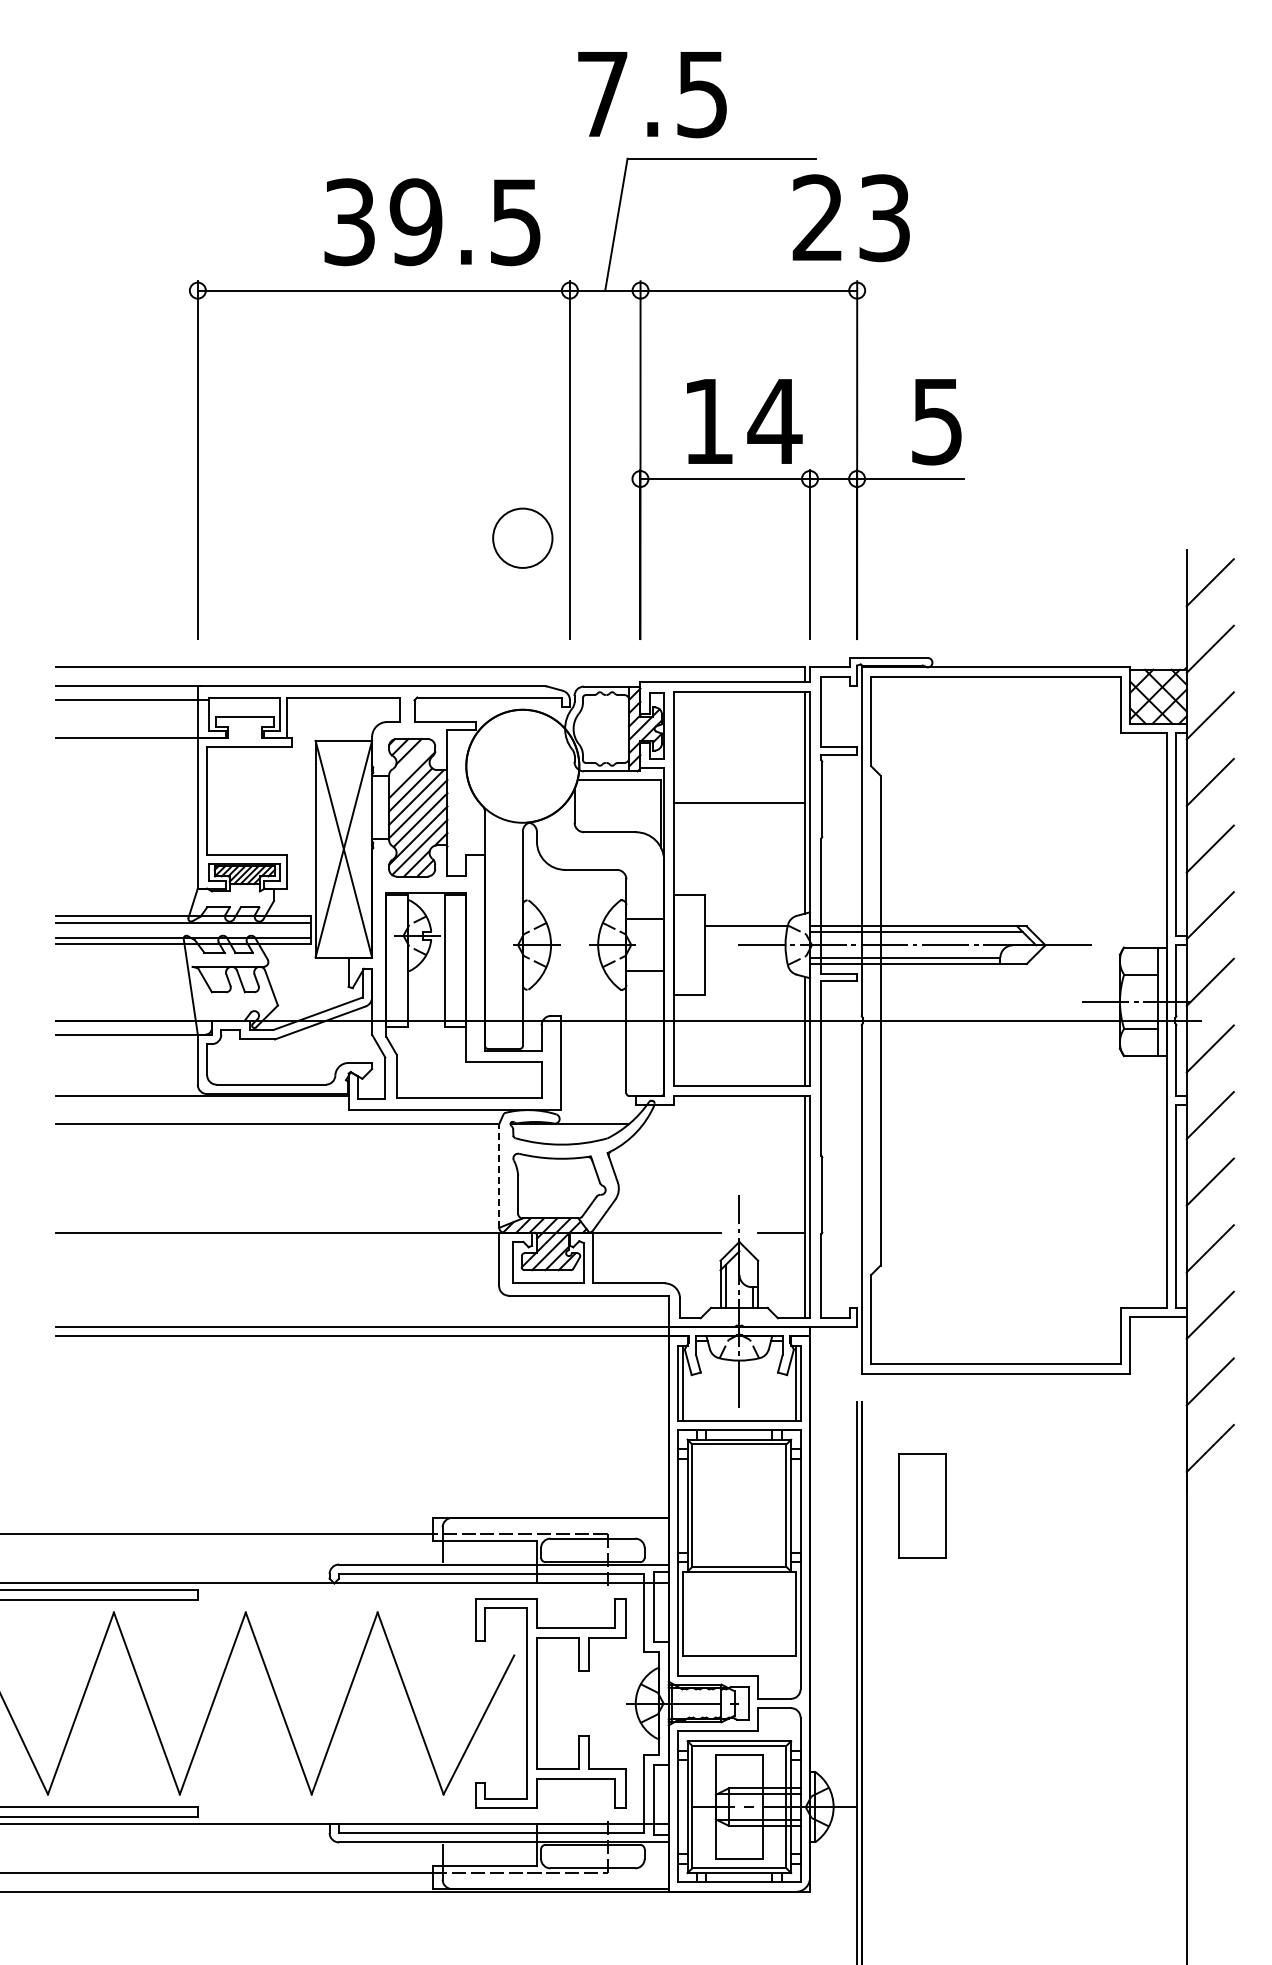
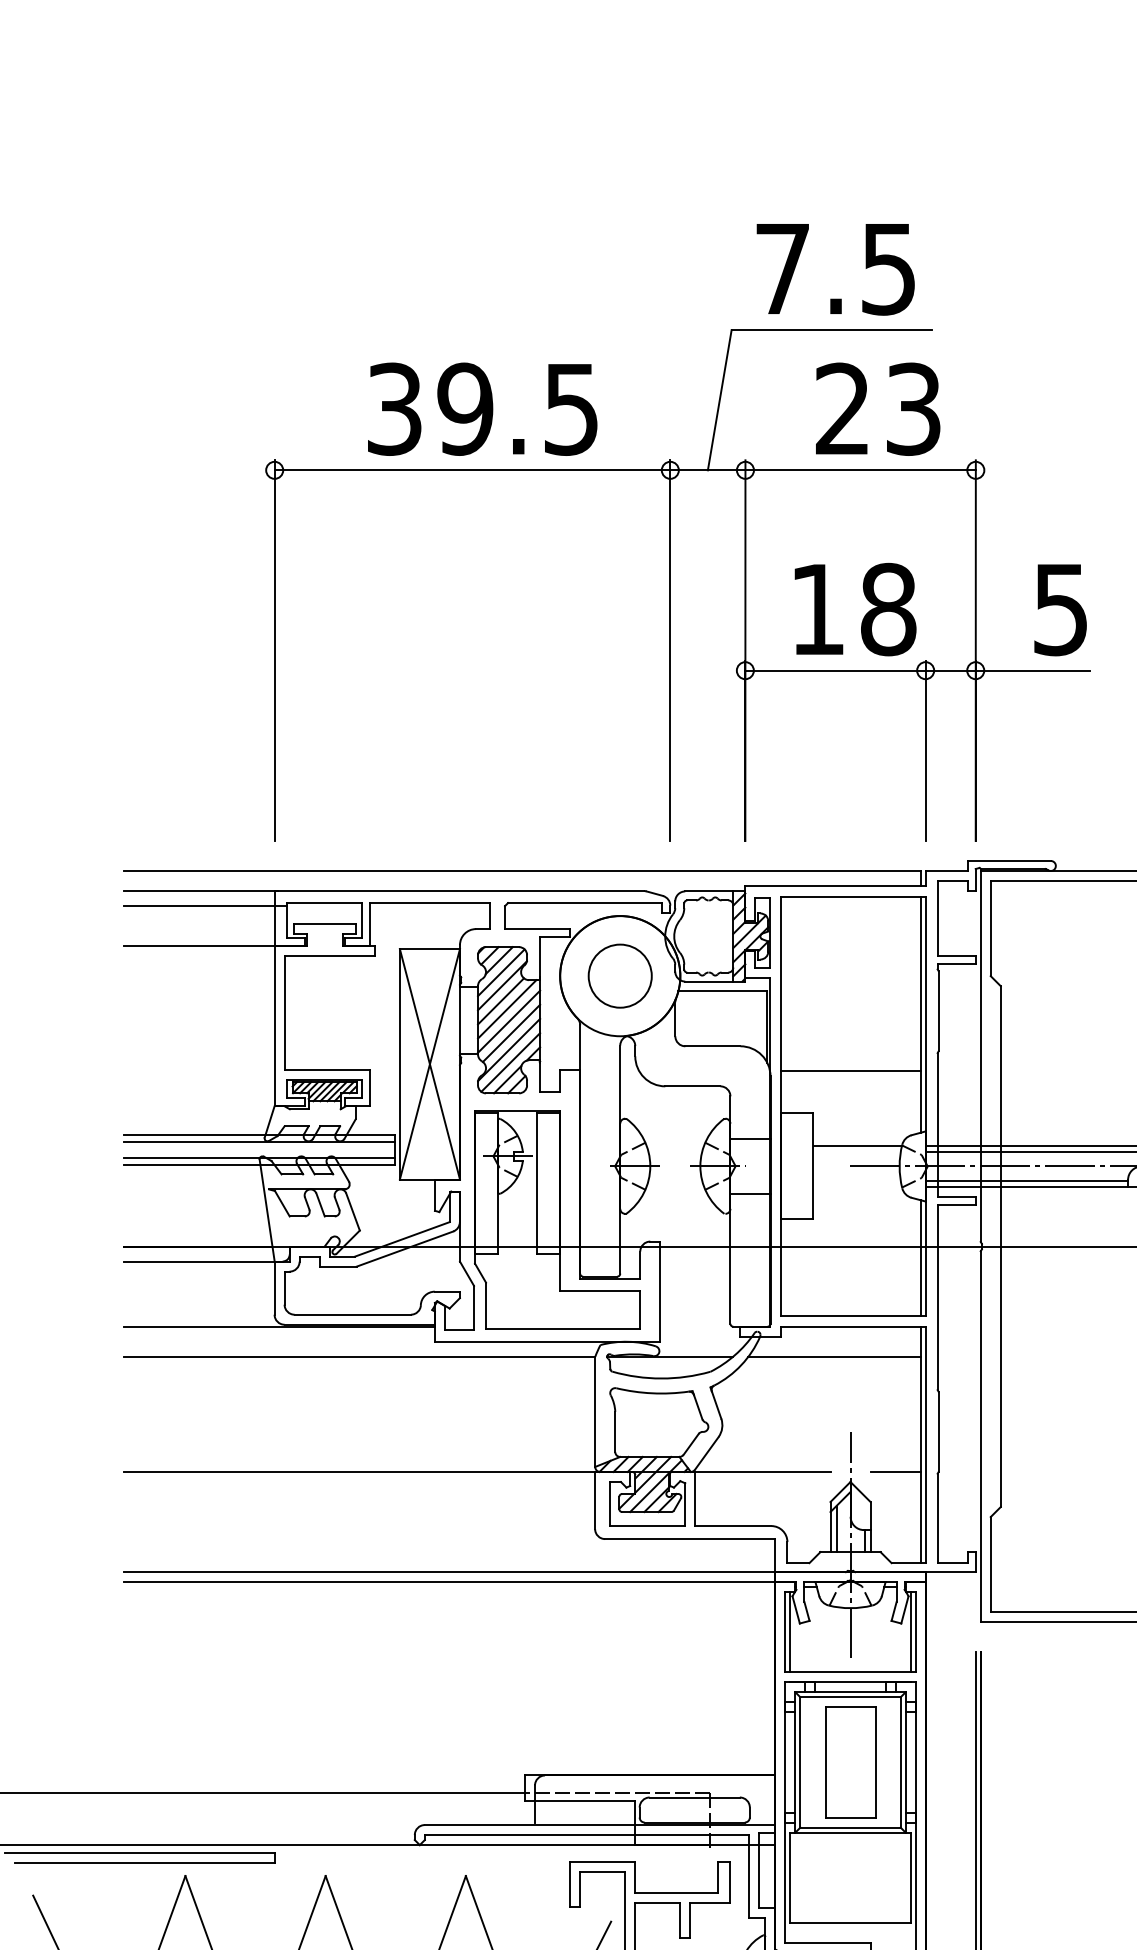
text: (652, 95) -> (835, 270), moved
text: (850, 218) -> (877, 409), moved
text: (432, 222) -> (482, 409), moved
text: (774, 421) -> (887, 609), 14 -> 18
circle: (522, 537) -> (619, 975), moved
line: (410, 763) -> (500, 973), added
line: (739, 802) -> (850, 1071), moved
line: (724, 1124) -> (834, 1357), added
line: (499, 1176) -> (595, 1412), dashed -> solid
part: (922, 1505) -> (850, 1762), moved

